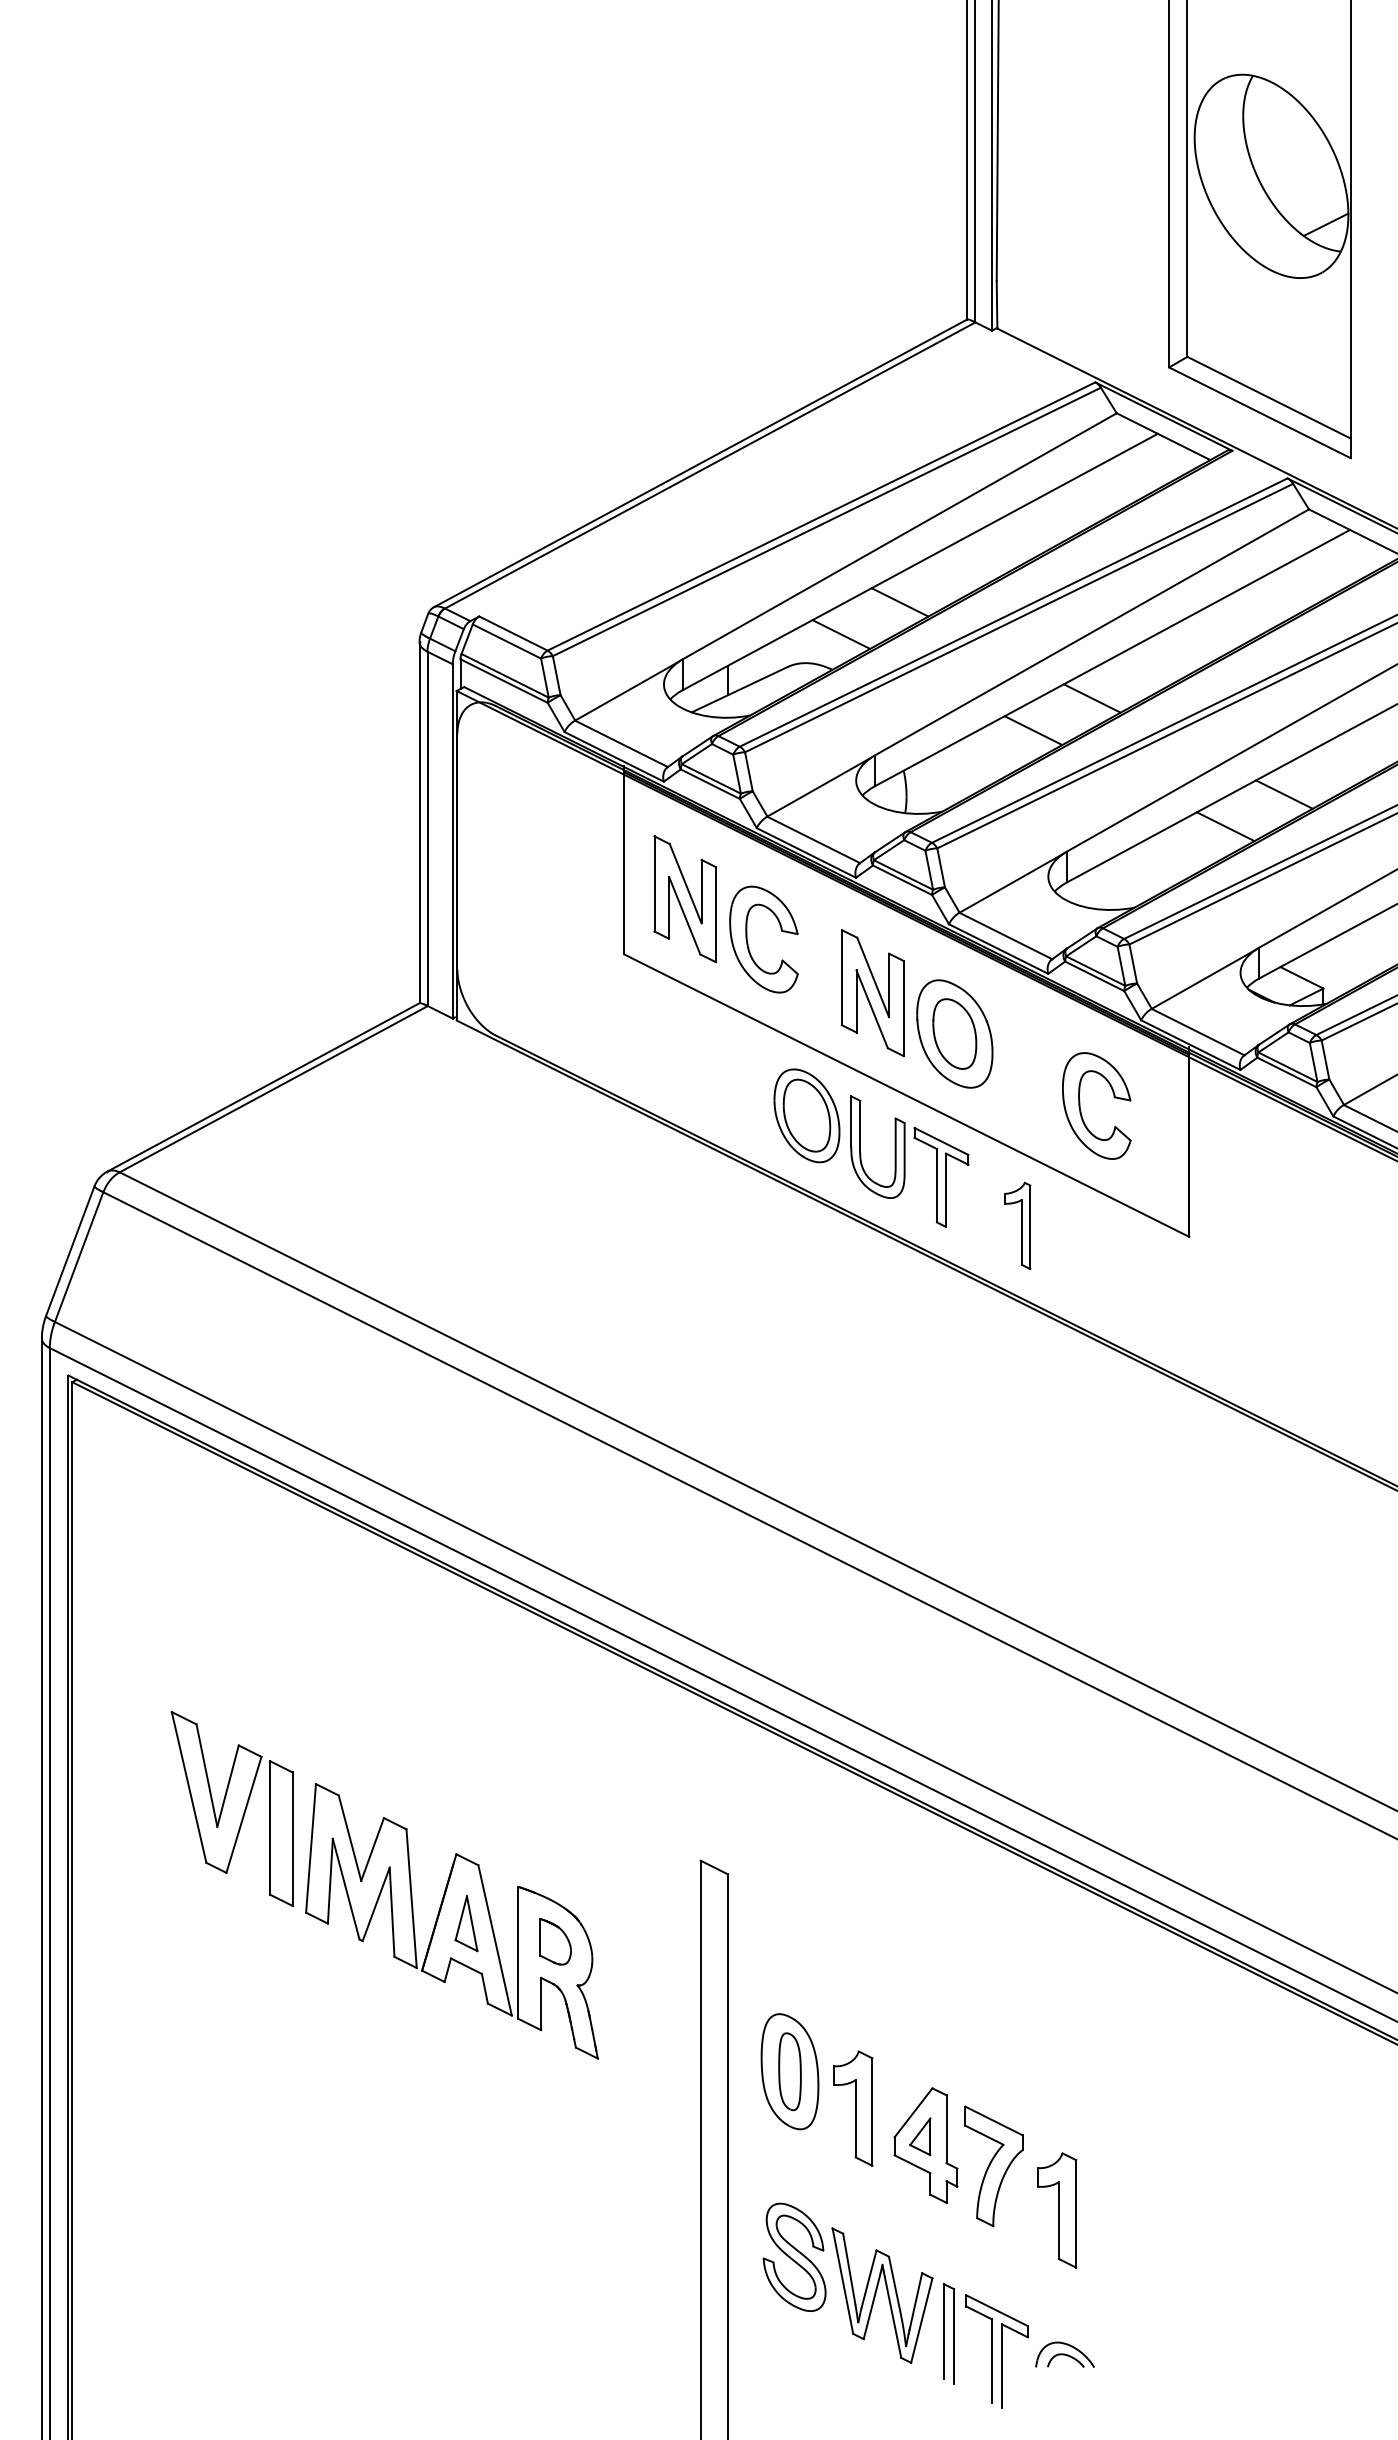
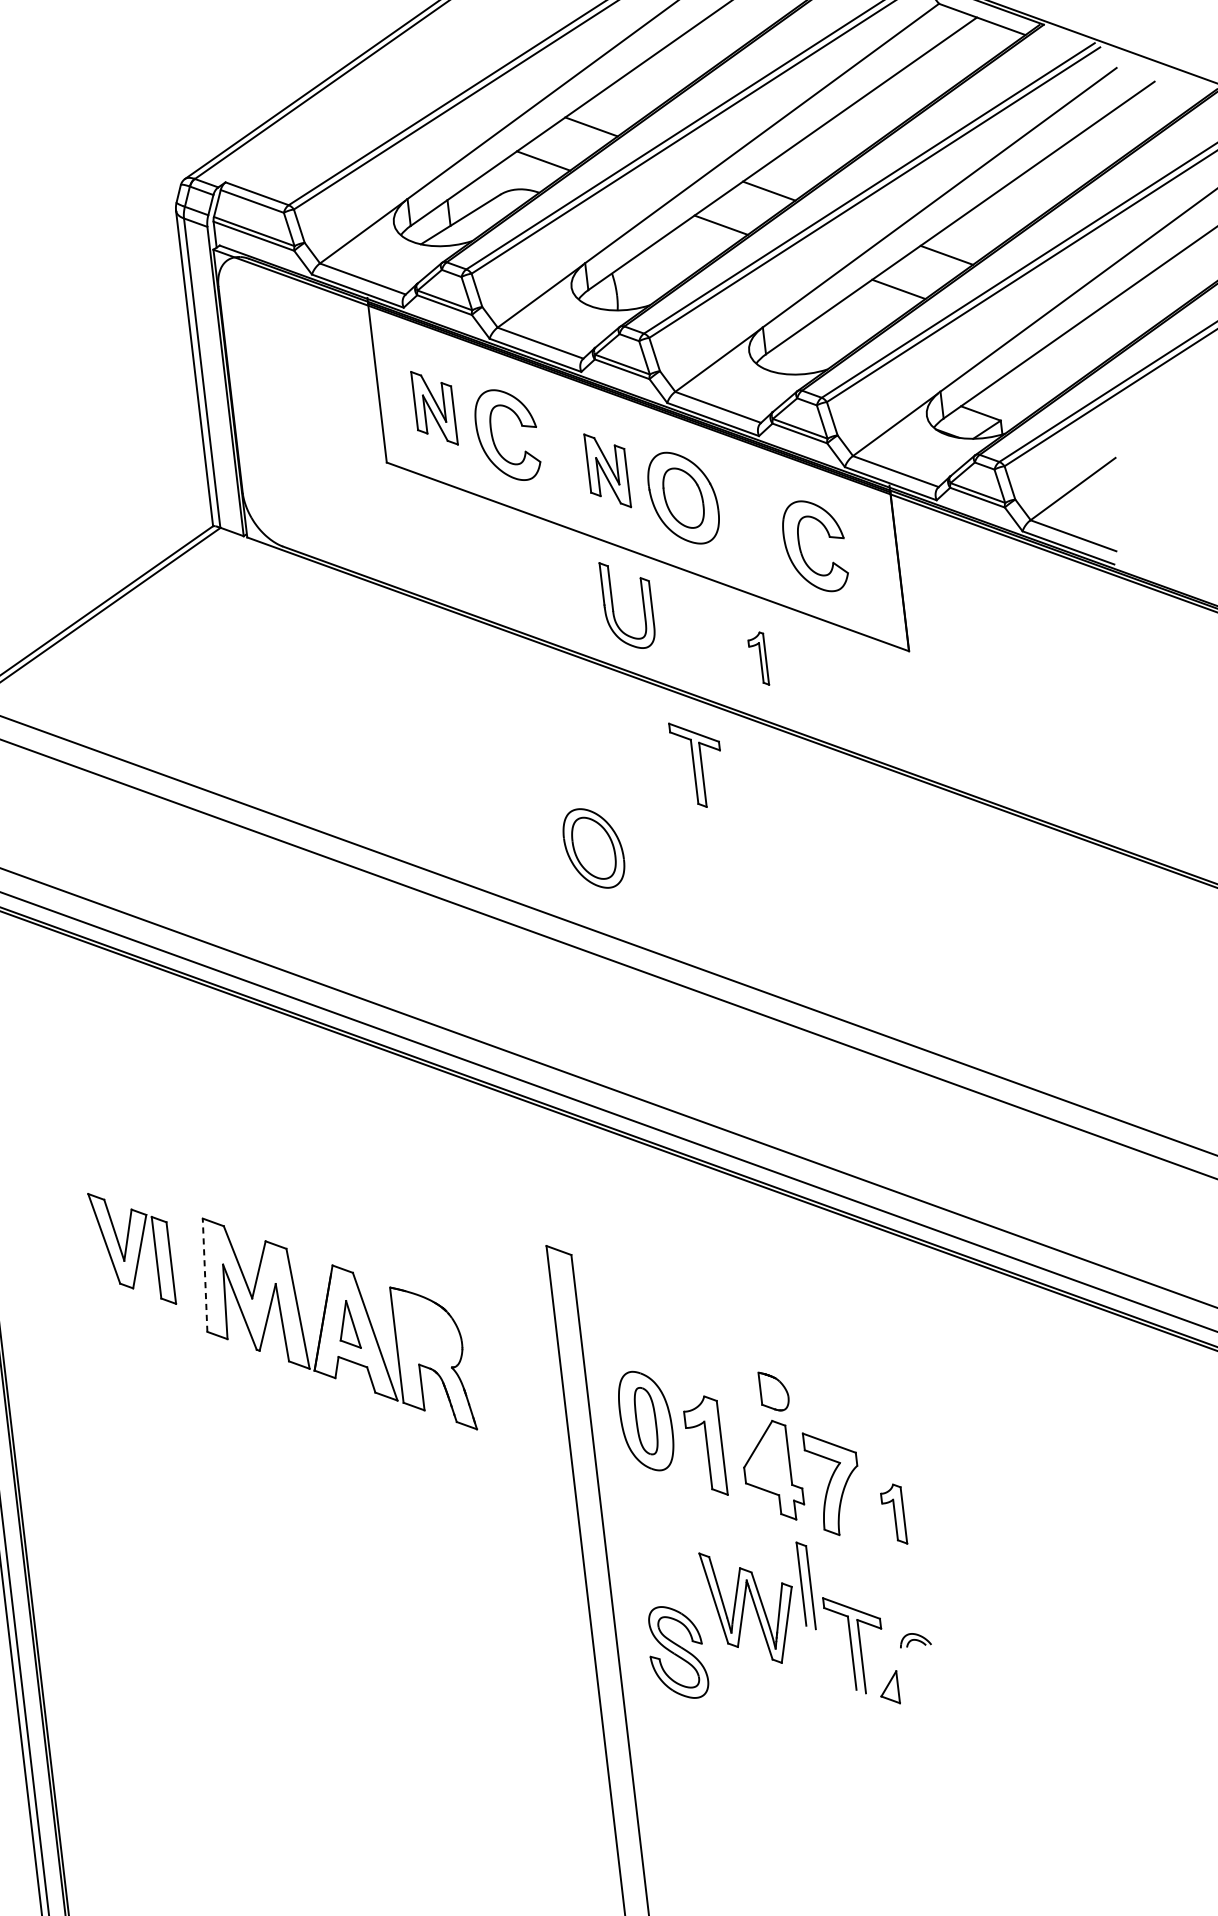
part: (685, 899) -> (434, 408), size x0.7
part: (872, 992) -> (607, 470), size x0.7
part: (806, 1115) -> (593, 848), moved
part: (941, 1176) -> (697, 763), moved
part: (1017, 1225) -> (757, 658), size x0.7
part: (231, 1808) -> (131, 1248), size x0.7
line: (311, 1847) -> (205, 1274), solid -> dashed
part: (555, 1941) -> (774, 1390), moved
part: (920, 2136) -> (889, 1687), moved
part: (1057, 2210) -> (893, 1514), size x0.6
part: (794, 2256) -> (677, 1651), moved
part: (948, 2333) -> (805, 1585), moved
part: (1064, 2354) -> (914, 1639), size x0.6

